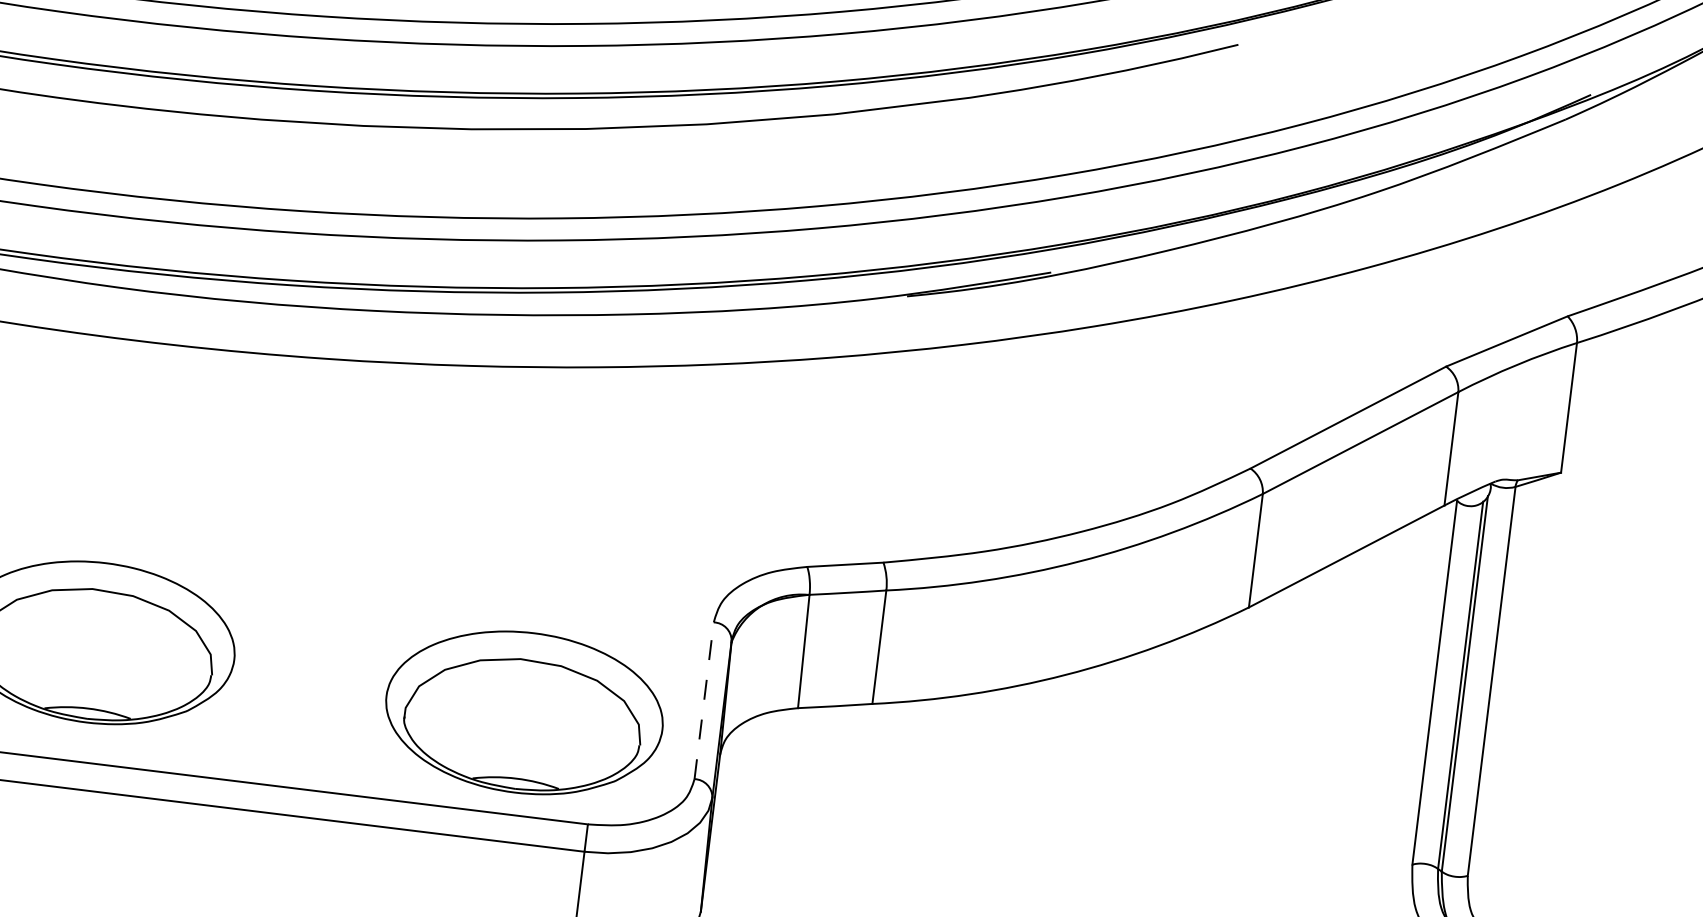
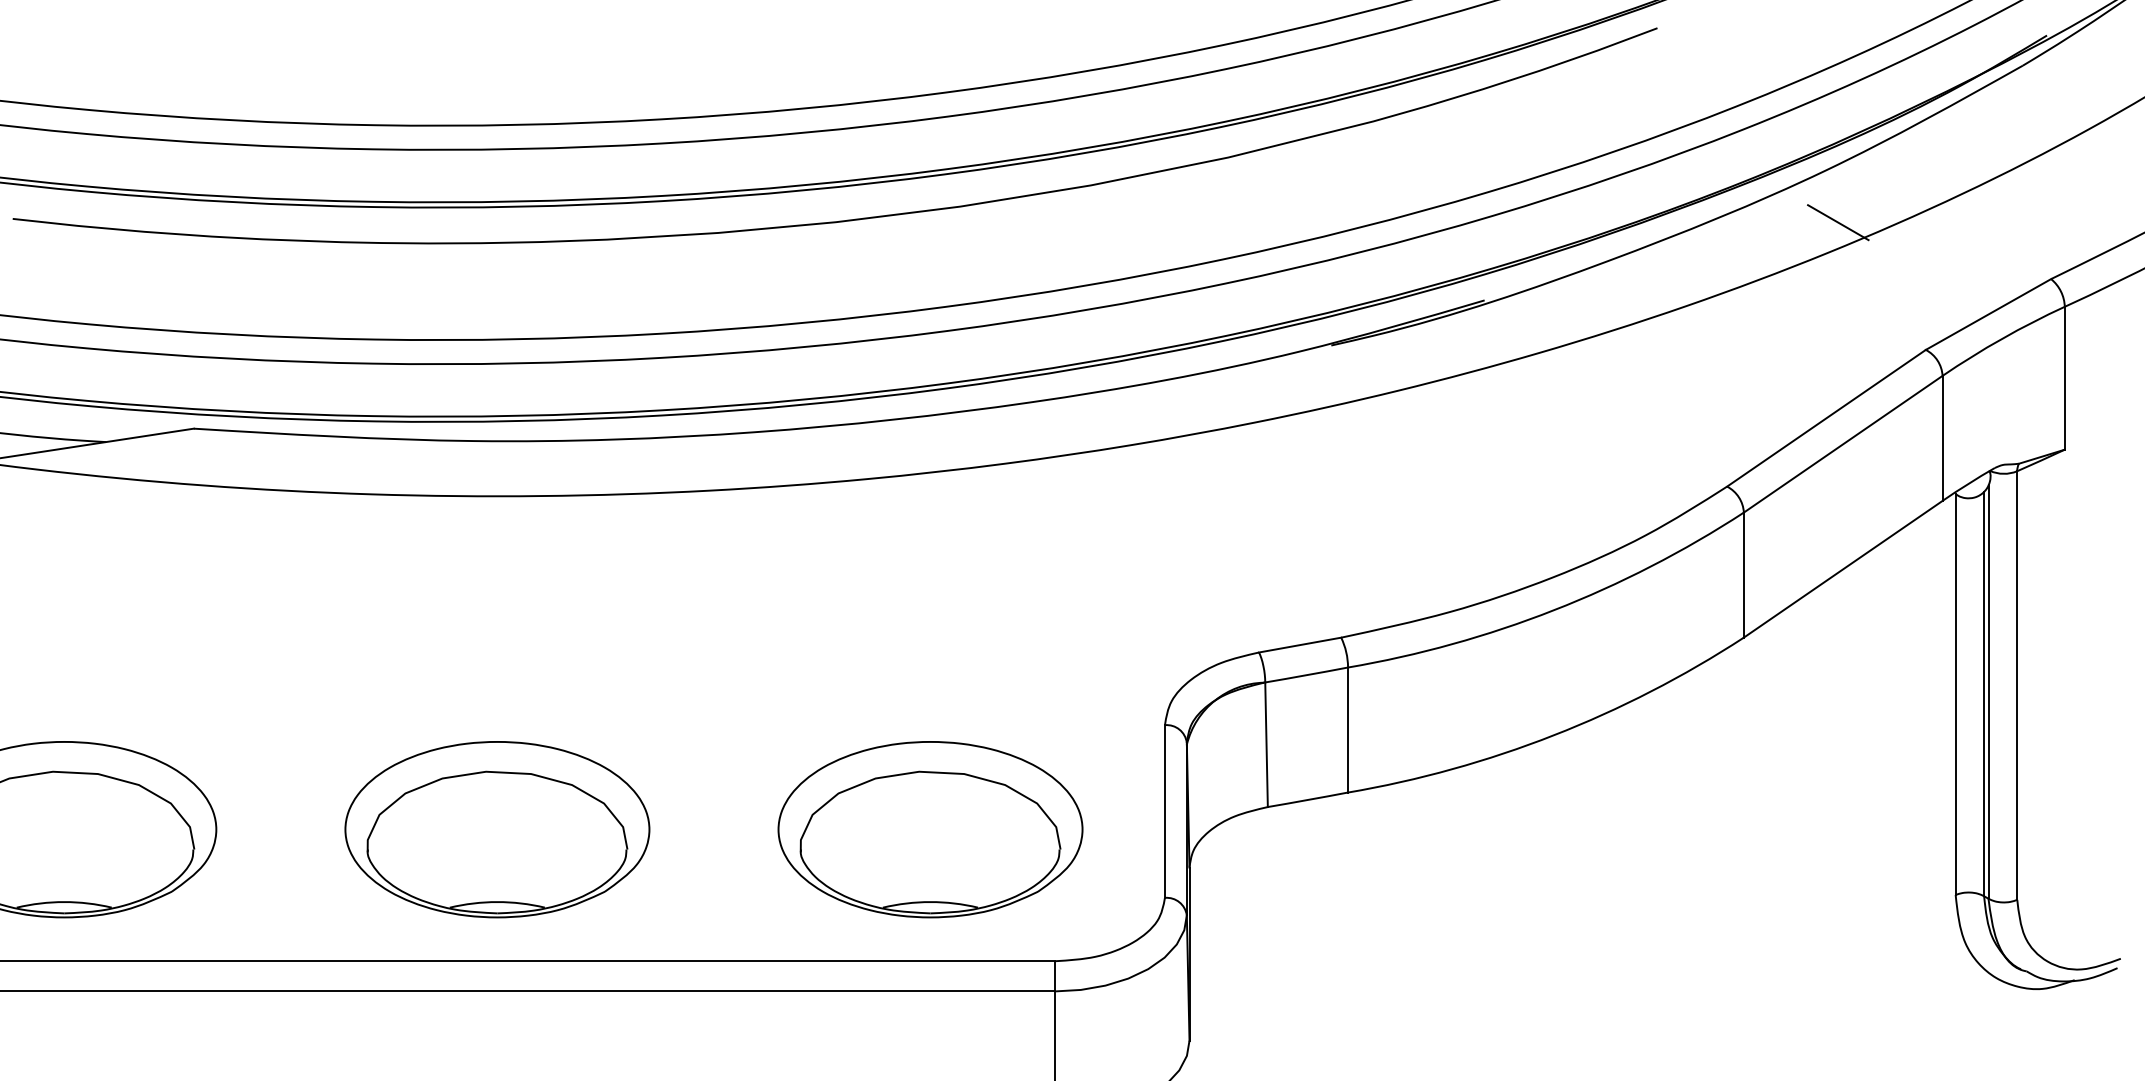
line: (1381, 241) -> (1838, 222), added
line: (703, 700) -> (1164, 811), dashed -> solid
part: (524, 712) -> (930, 829), moved

